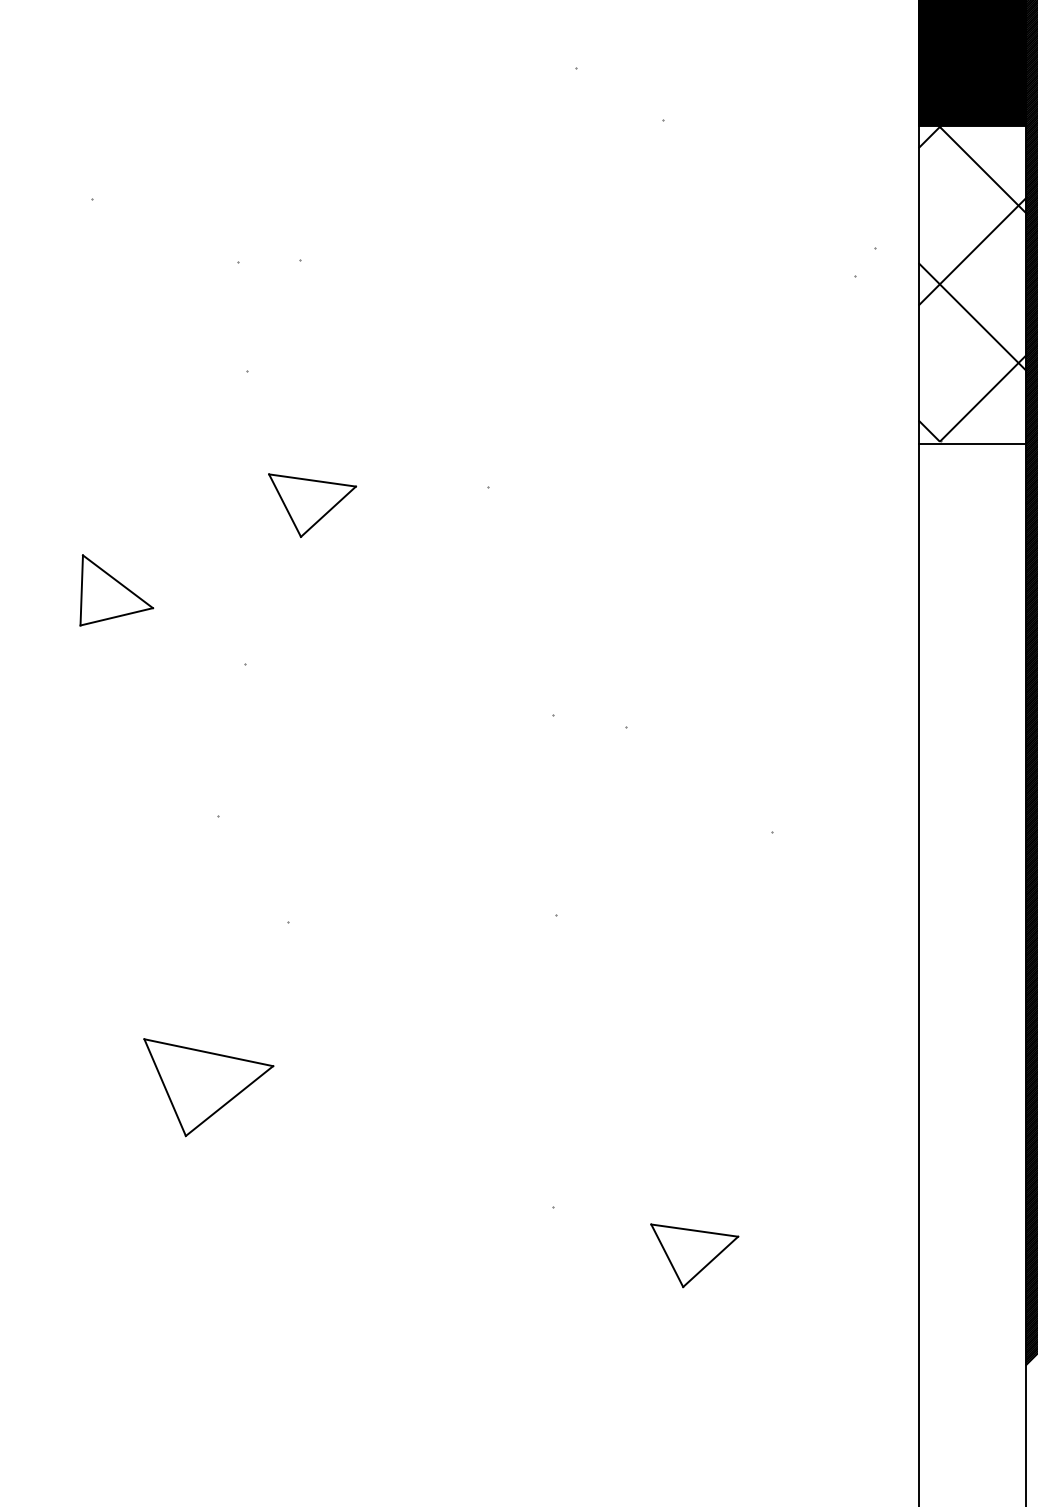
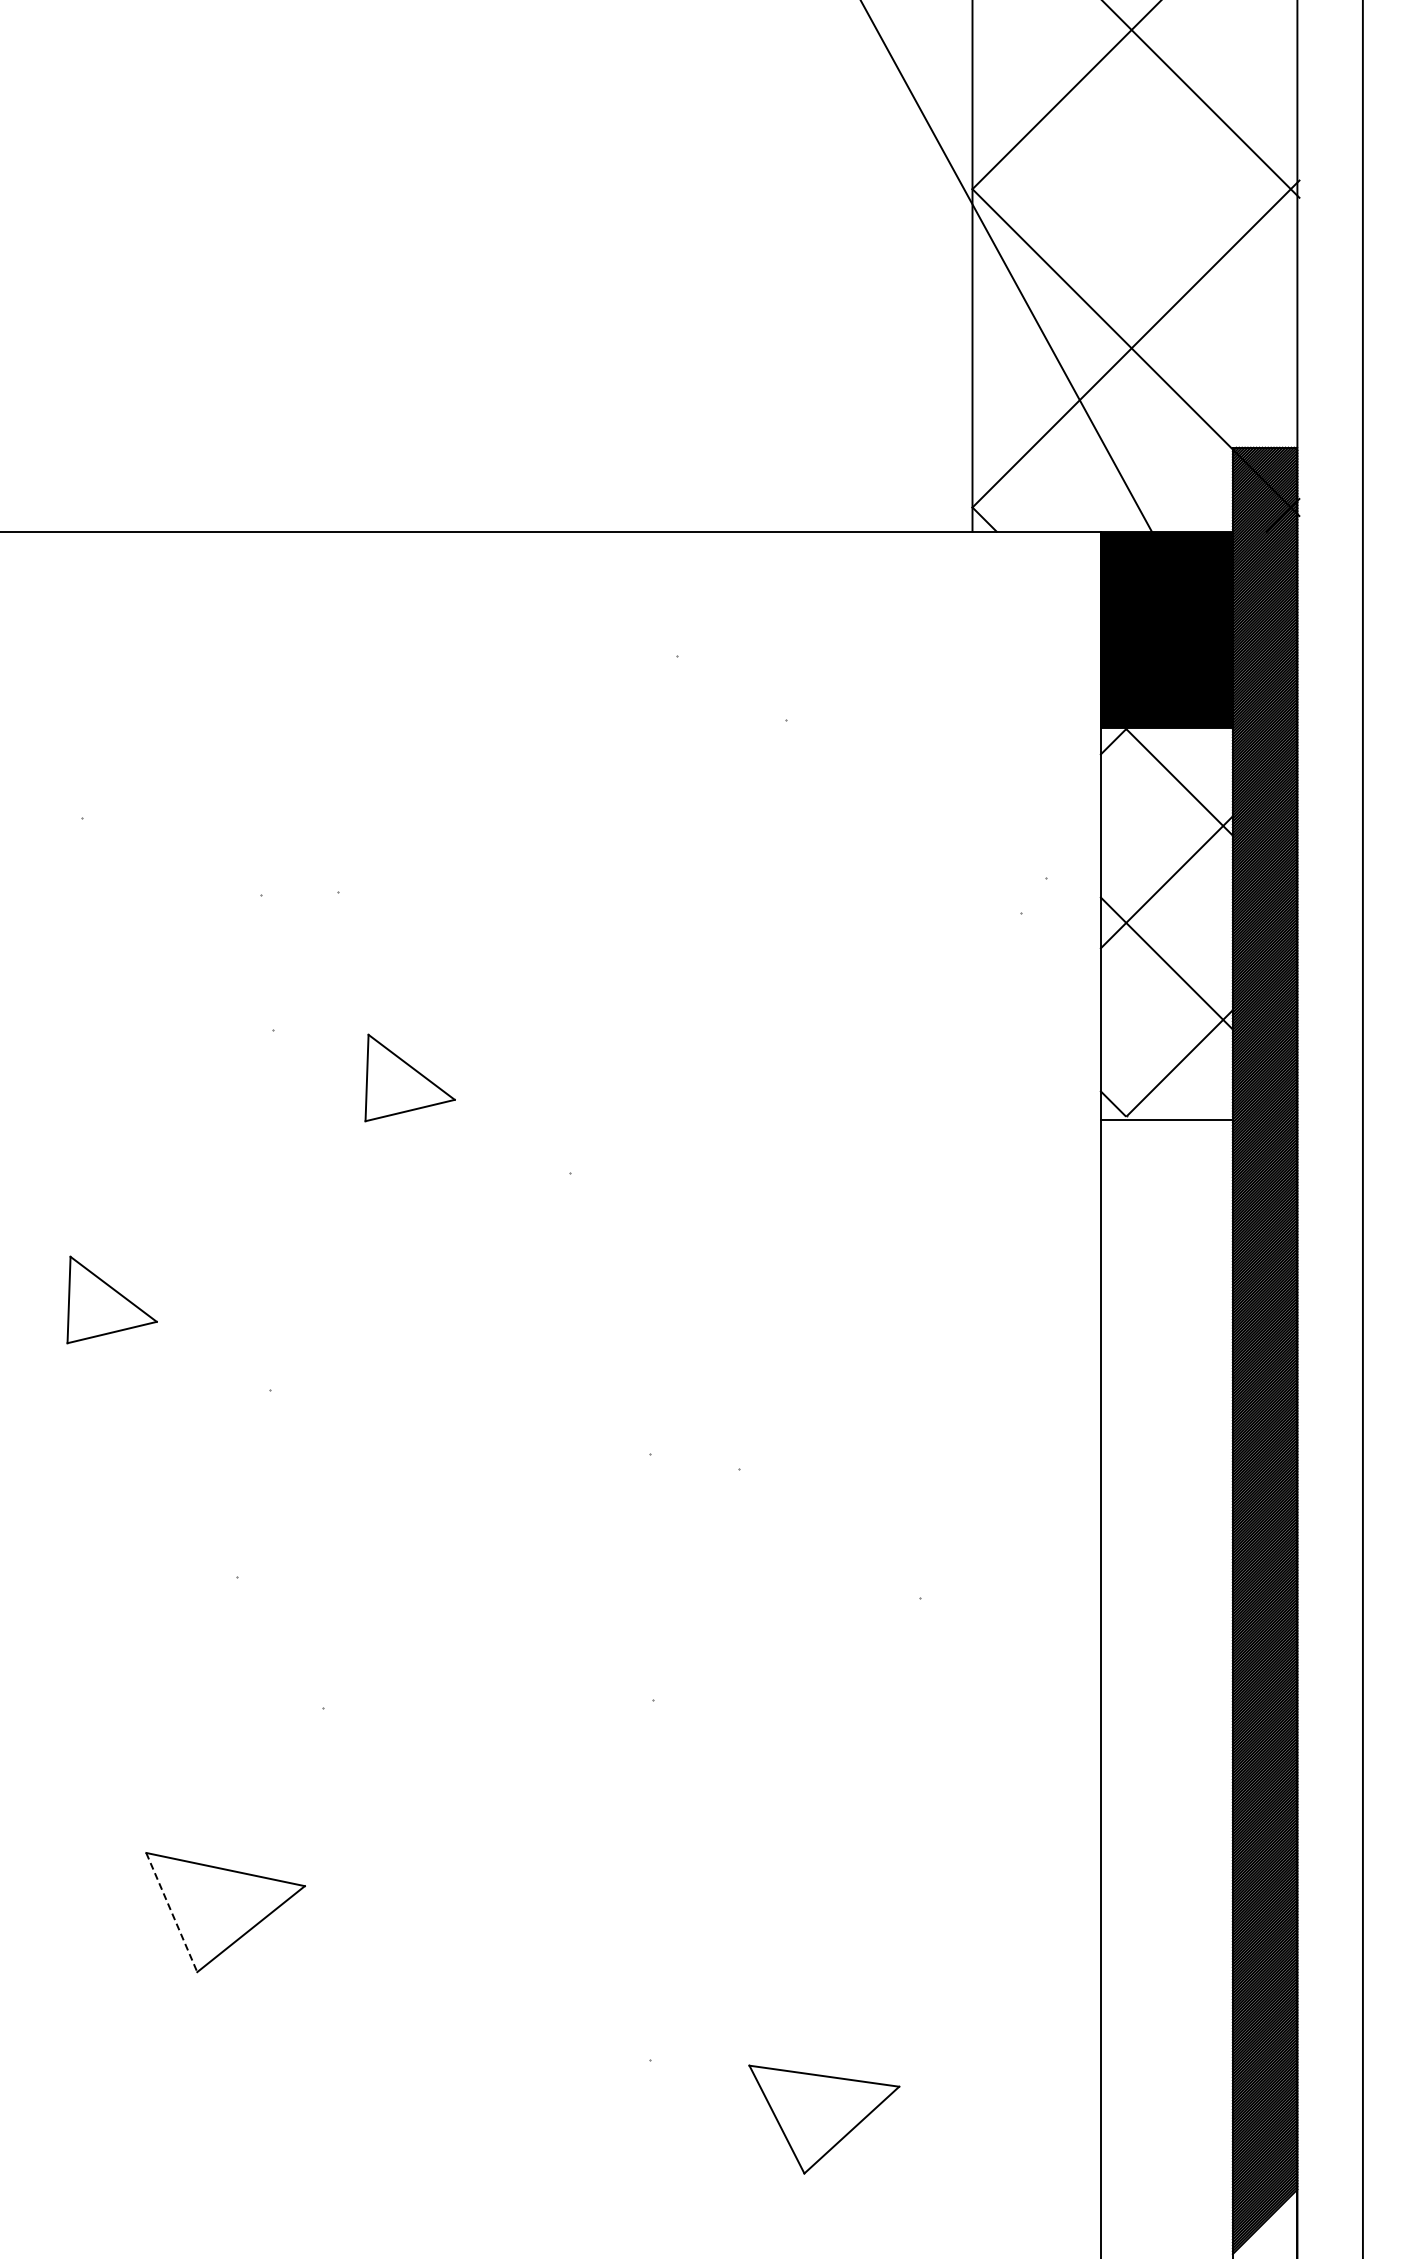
part: (358, 409) -> (409, 1077), added
part: (311, 505) -> (352, 1195), removed
line: (164, 1087) -> (171, 1912), solid -> dashed
part: (694, 1255) -> (823, 2119), size x1.4

